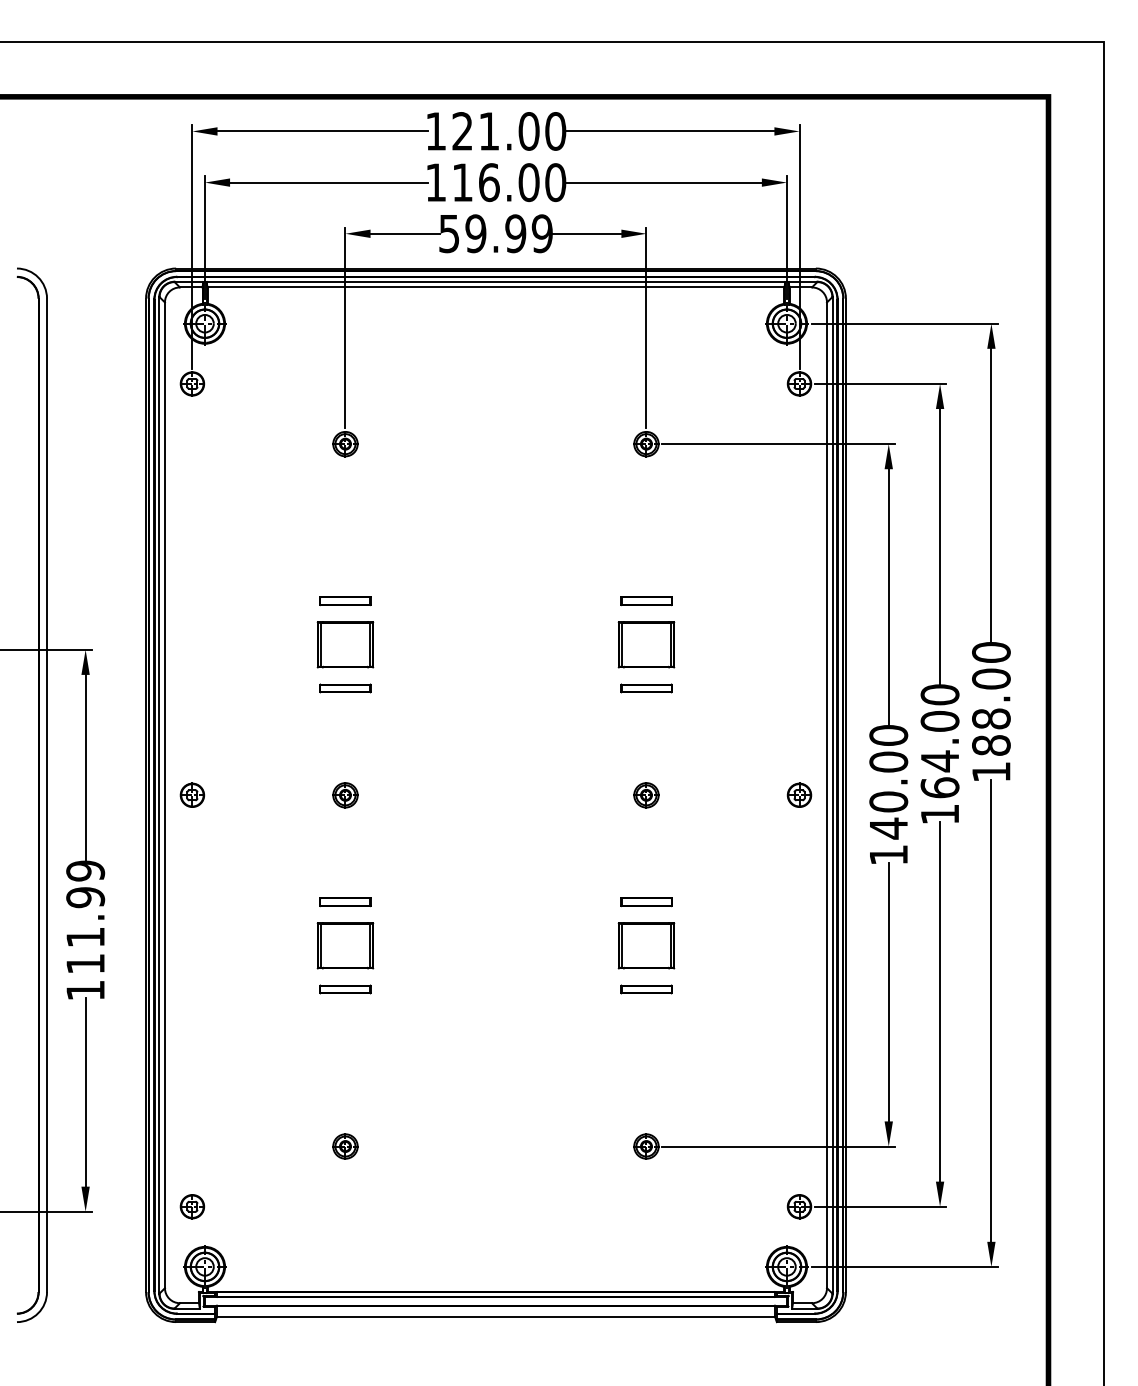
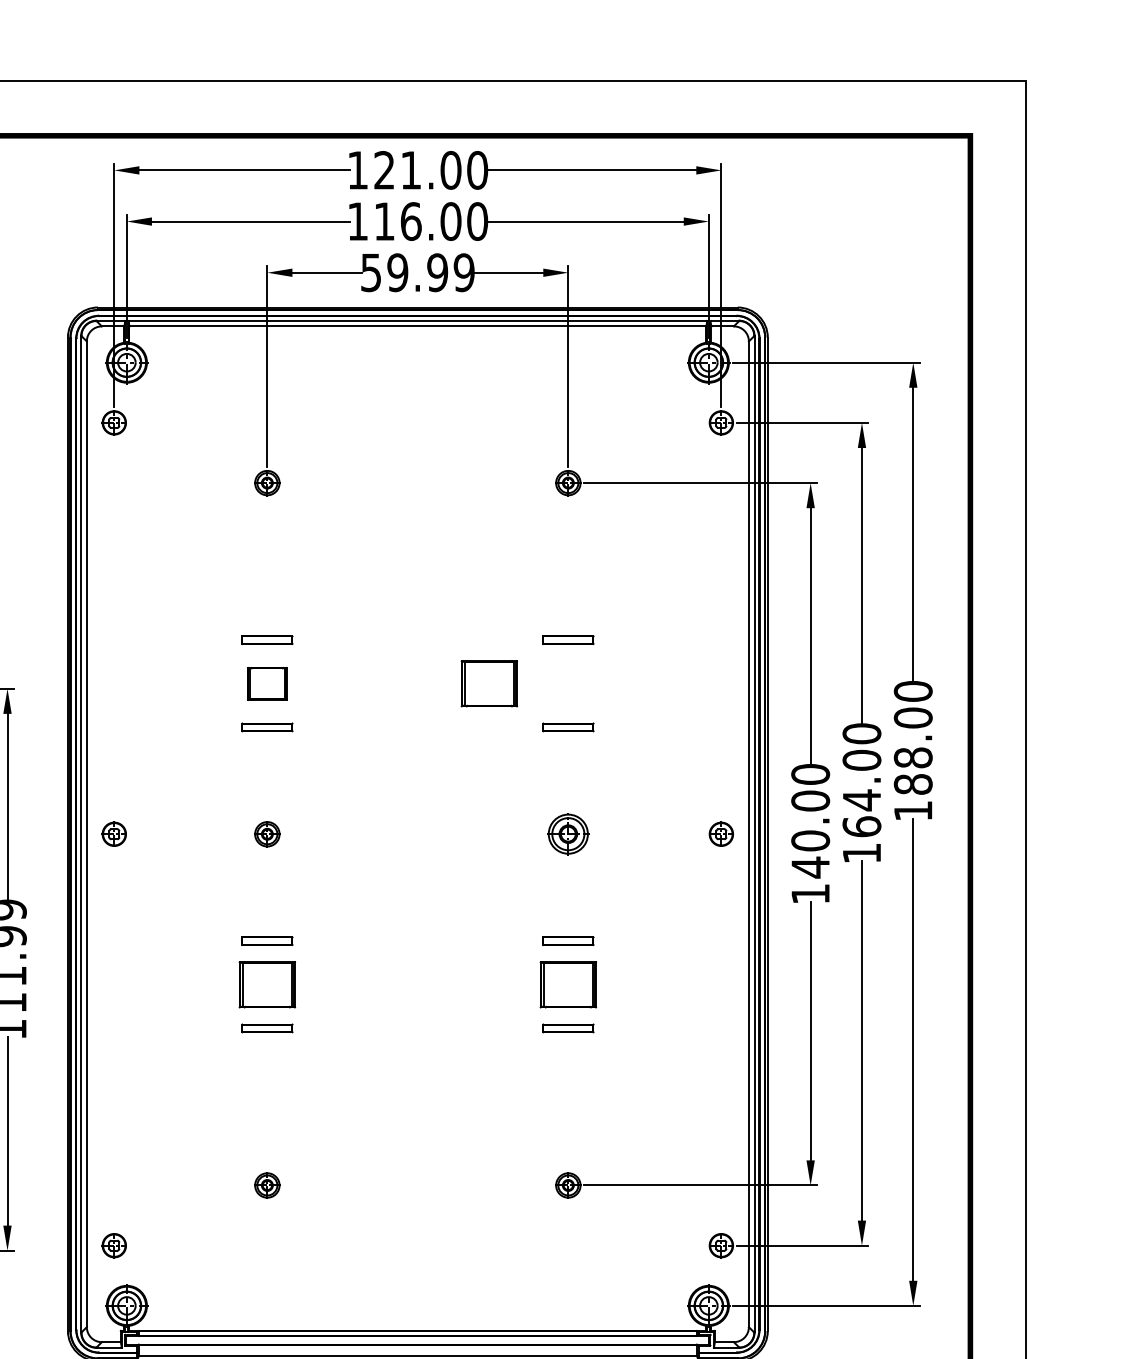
part: (345, 644) -> (267, 683), size x0.7
part: (646, 644) -> (489, 683), moved
part: (646, 795) -> (568, 834), size x1.6

